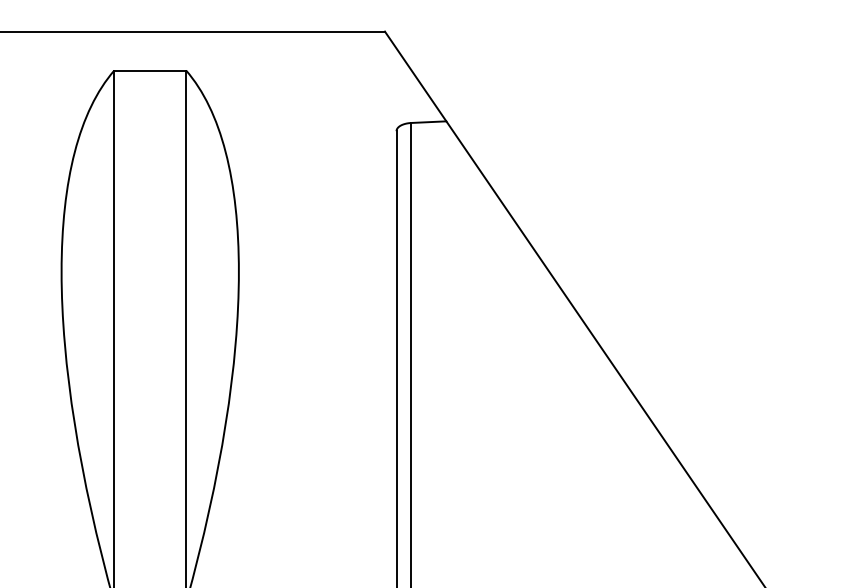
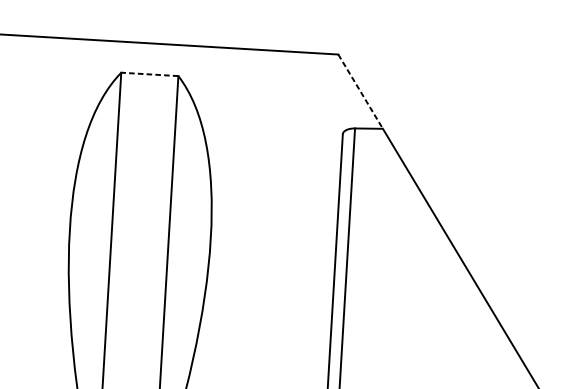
line: (150, 70) -> (150, 74), solid -> dashed
line: (415, 76) -> (360, 91), solid -> dashed

